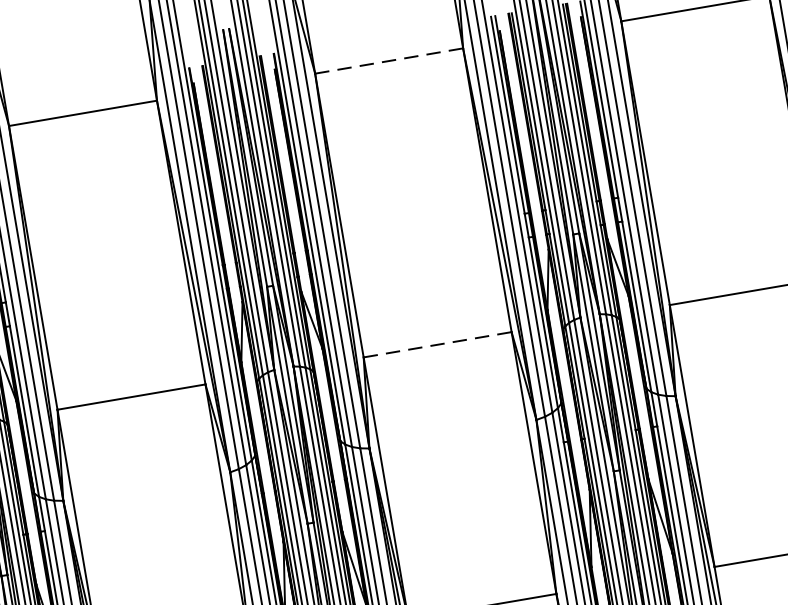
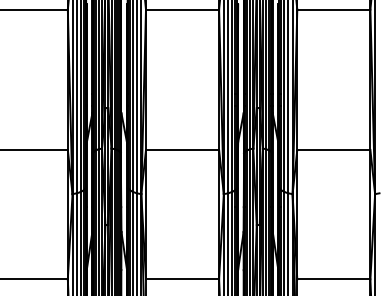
line: (388, 60) -> (182, 9), dashed -> solid
line: (437, 343) -> (182, 149), dashed -> solid

